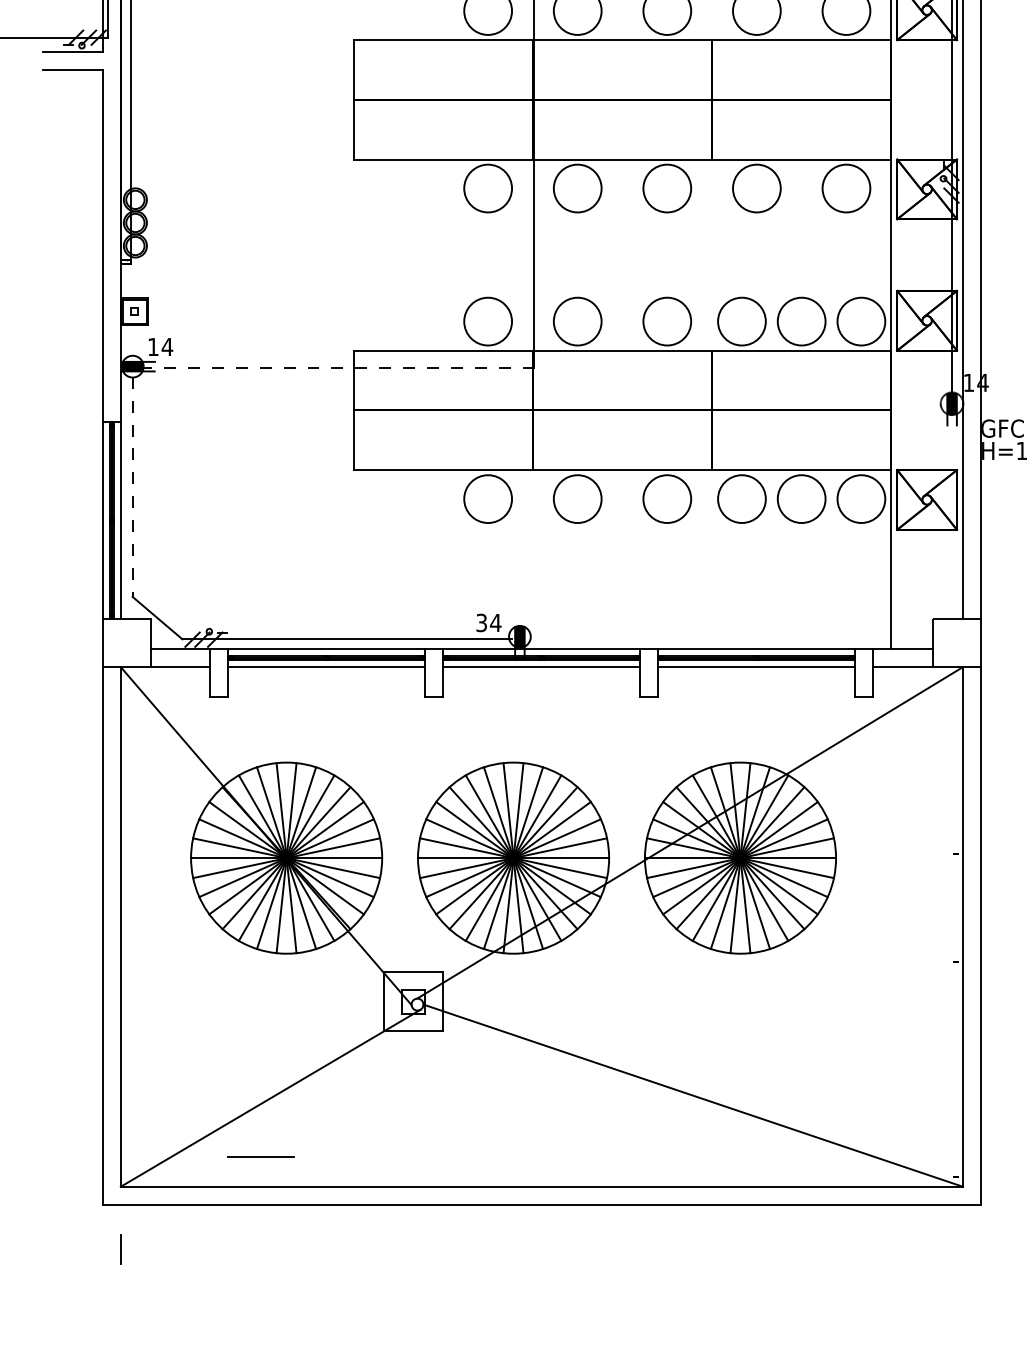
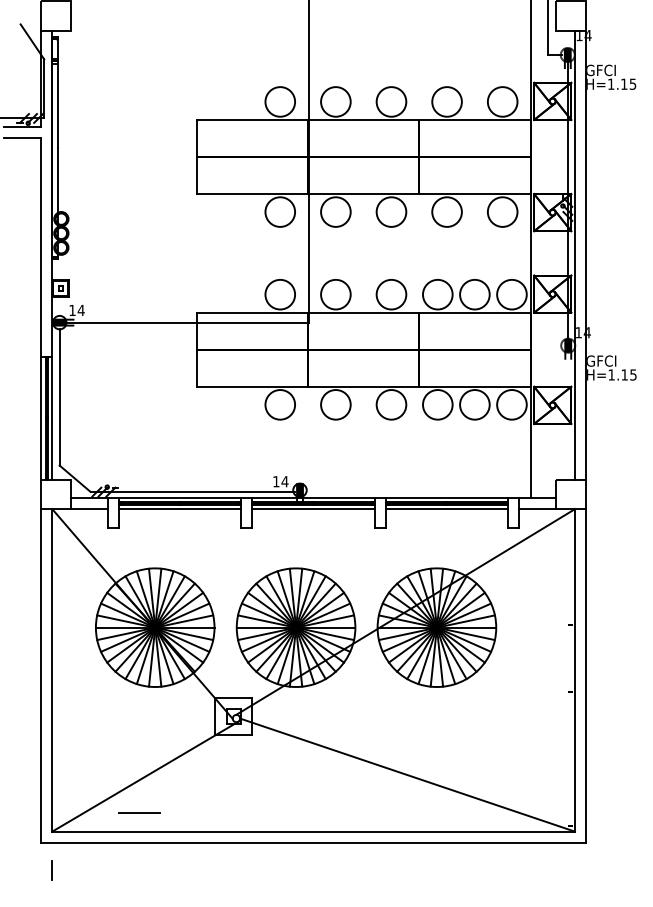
line: (338, 368) -> (187, 323), dashed -> solid
line: (132, 487) -> (59, 397), dashed -> solid
text: (482, 622) -> (276, 481), 34 -> 14

